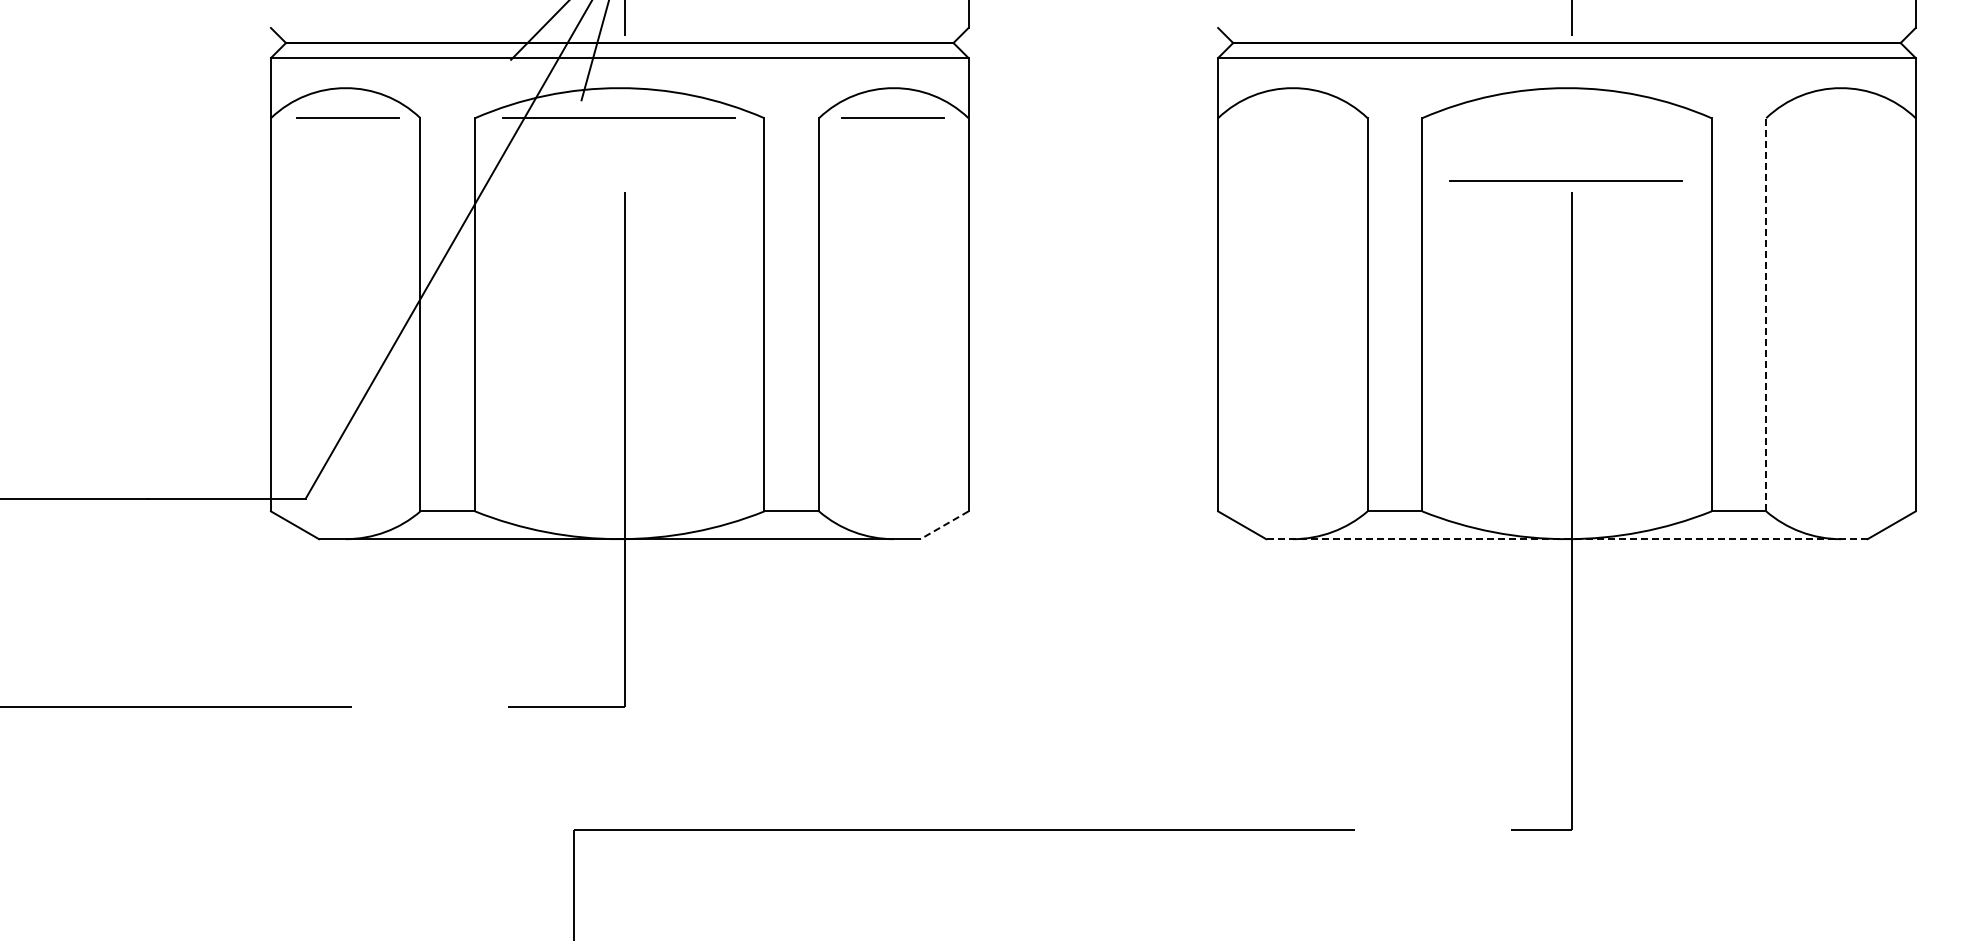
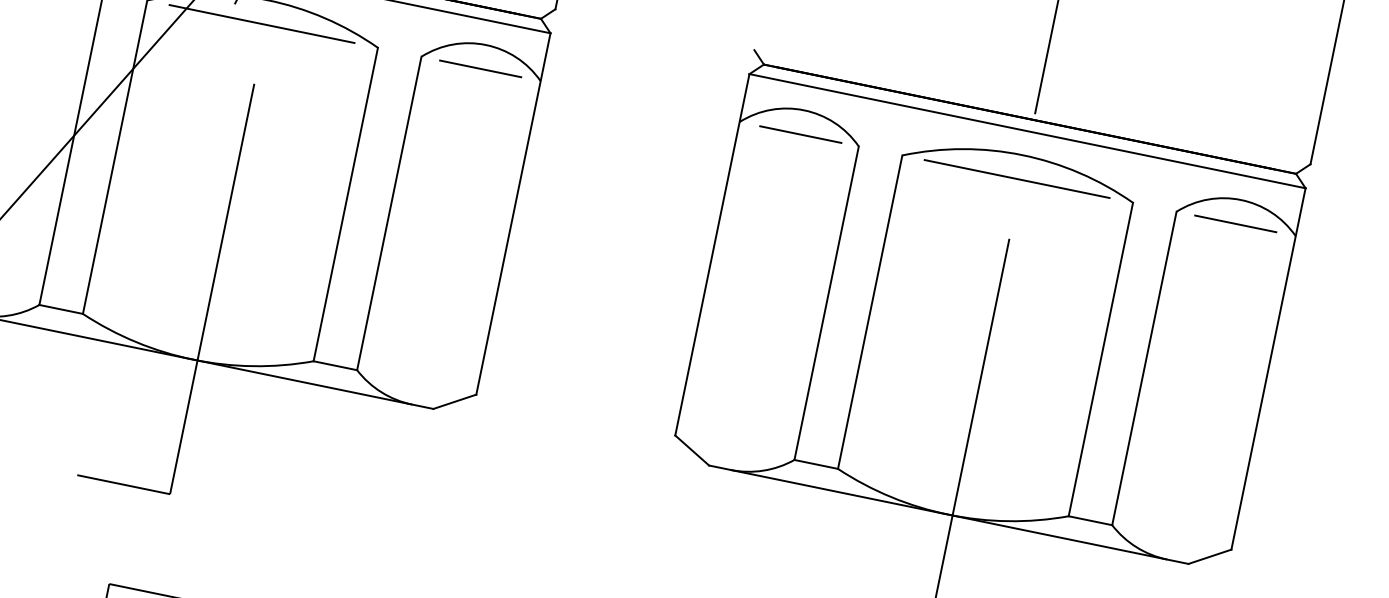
line: (1840, 117) -> (1235, 223), added
line: (1294, 118) -> (800, 134), added
line: (1565, 180) -> (1016, 178), moved
line: (1766, 314) -> (1144, 368), dashed -> solid
line: (944, 525) -> (454, 401), dashed -> solid
line: (1566, 539) -> (948, 514), dashed -> solid

